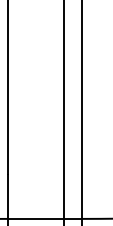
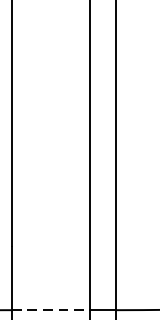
line: (36, 218) -> (51, 309), solid -> dashed

